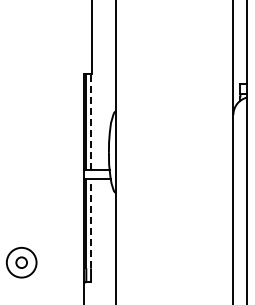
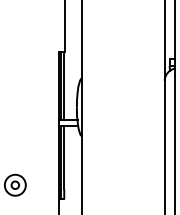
line: (91, 121) -> (64, 85), dashed -> solid
line: (91, 223) -> (64, 157), dashed -> solid

